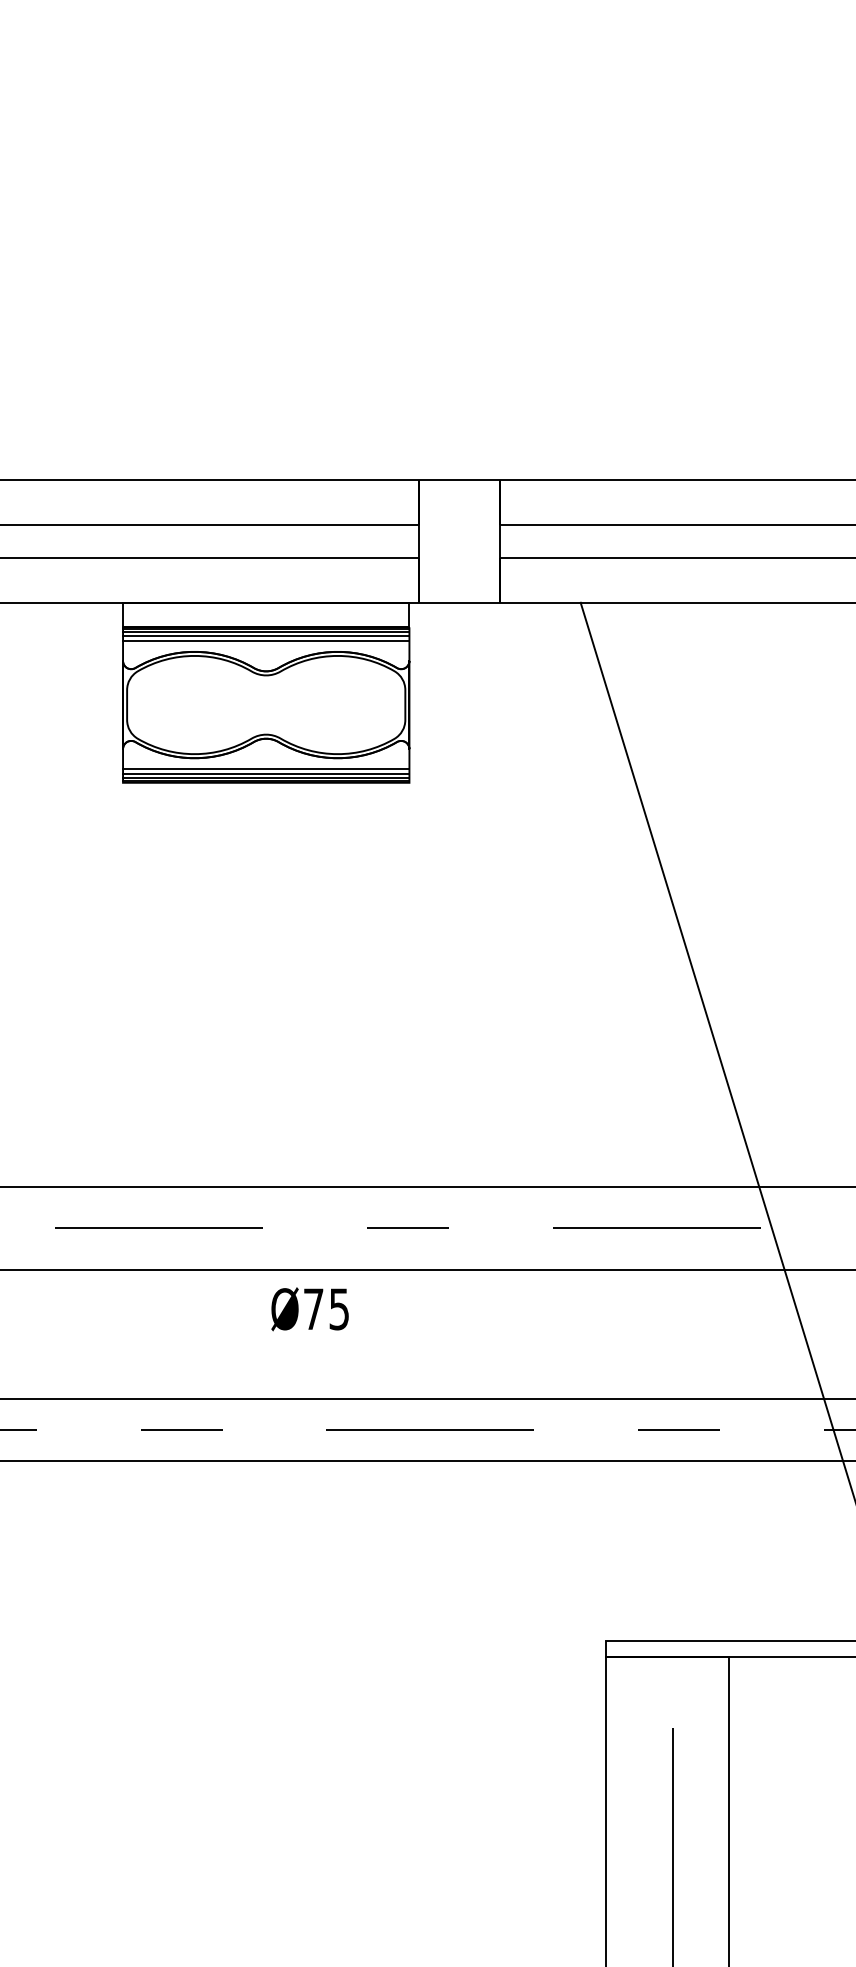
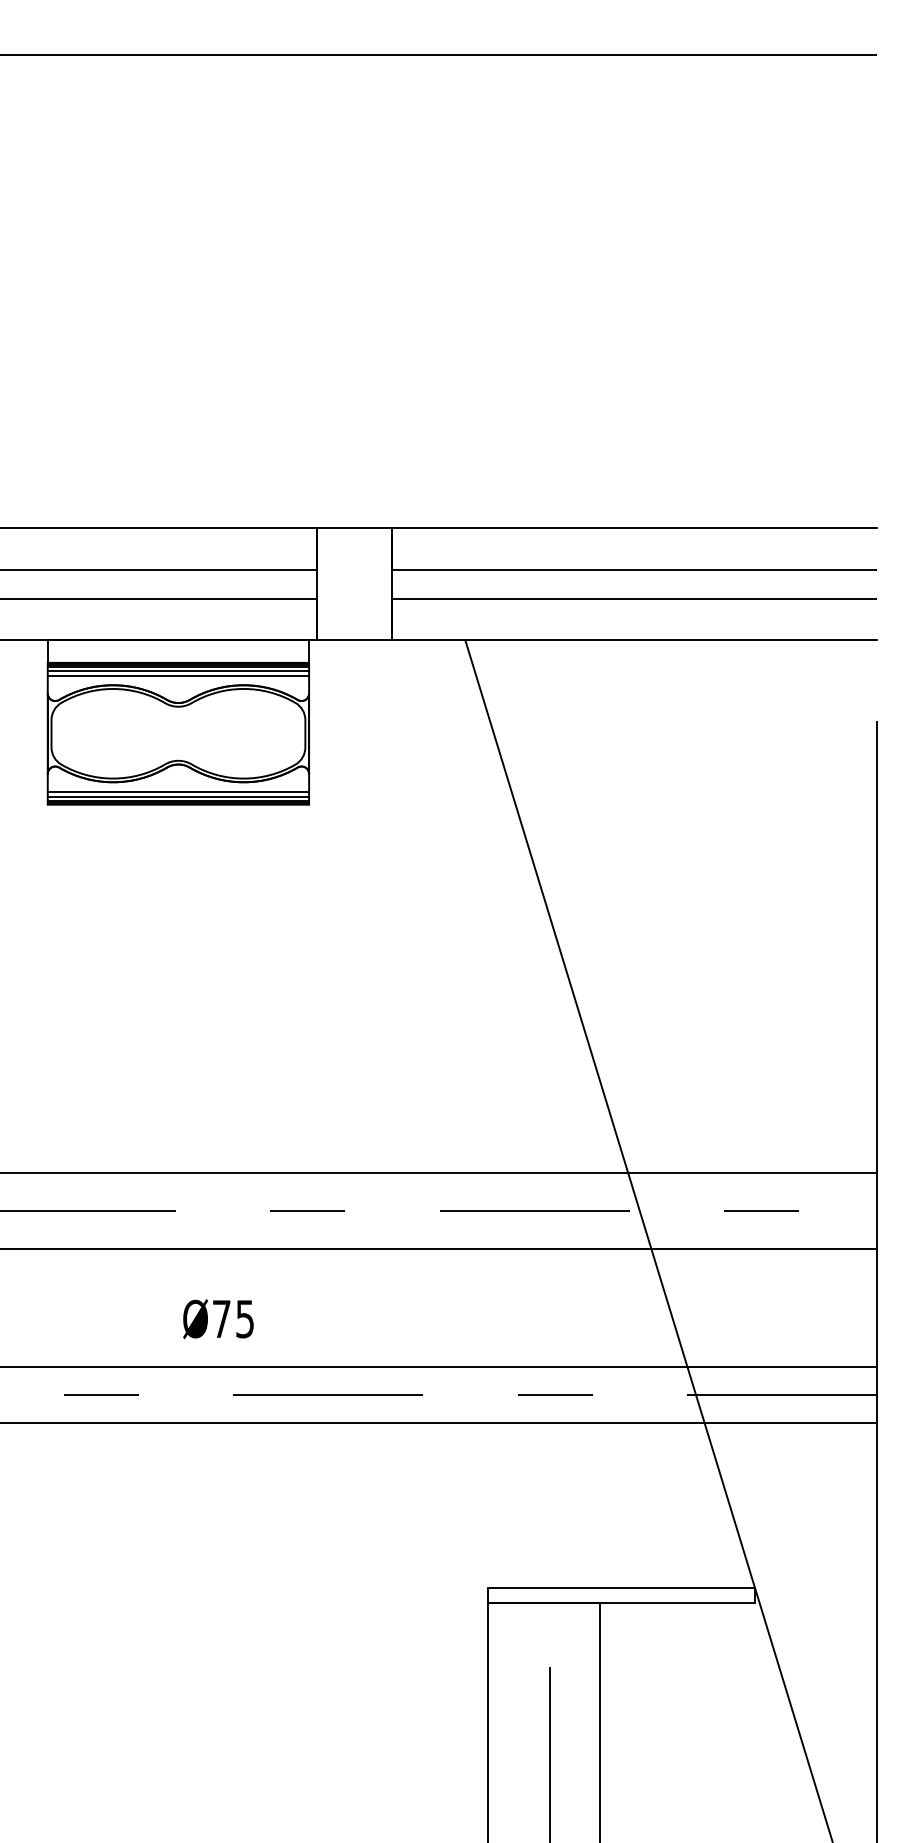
text: (310, 1309) -> (218, 1319), moved

